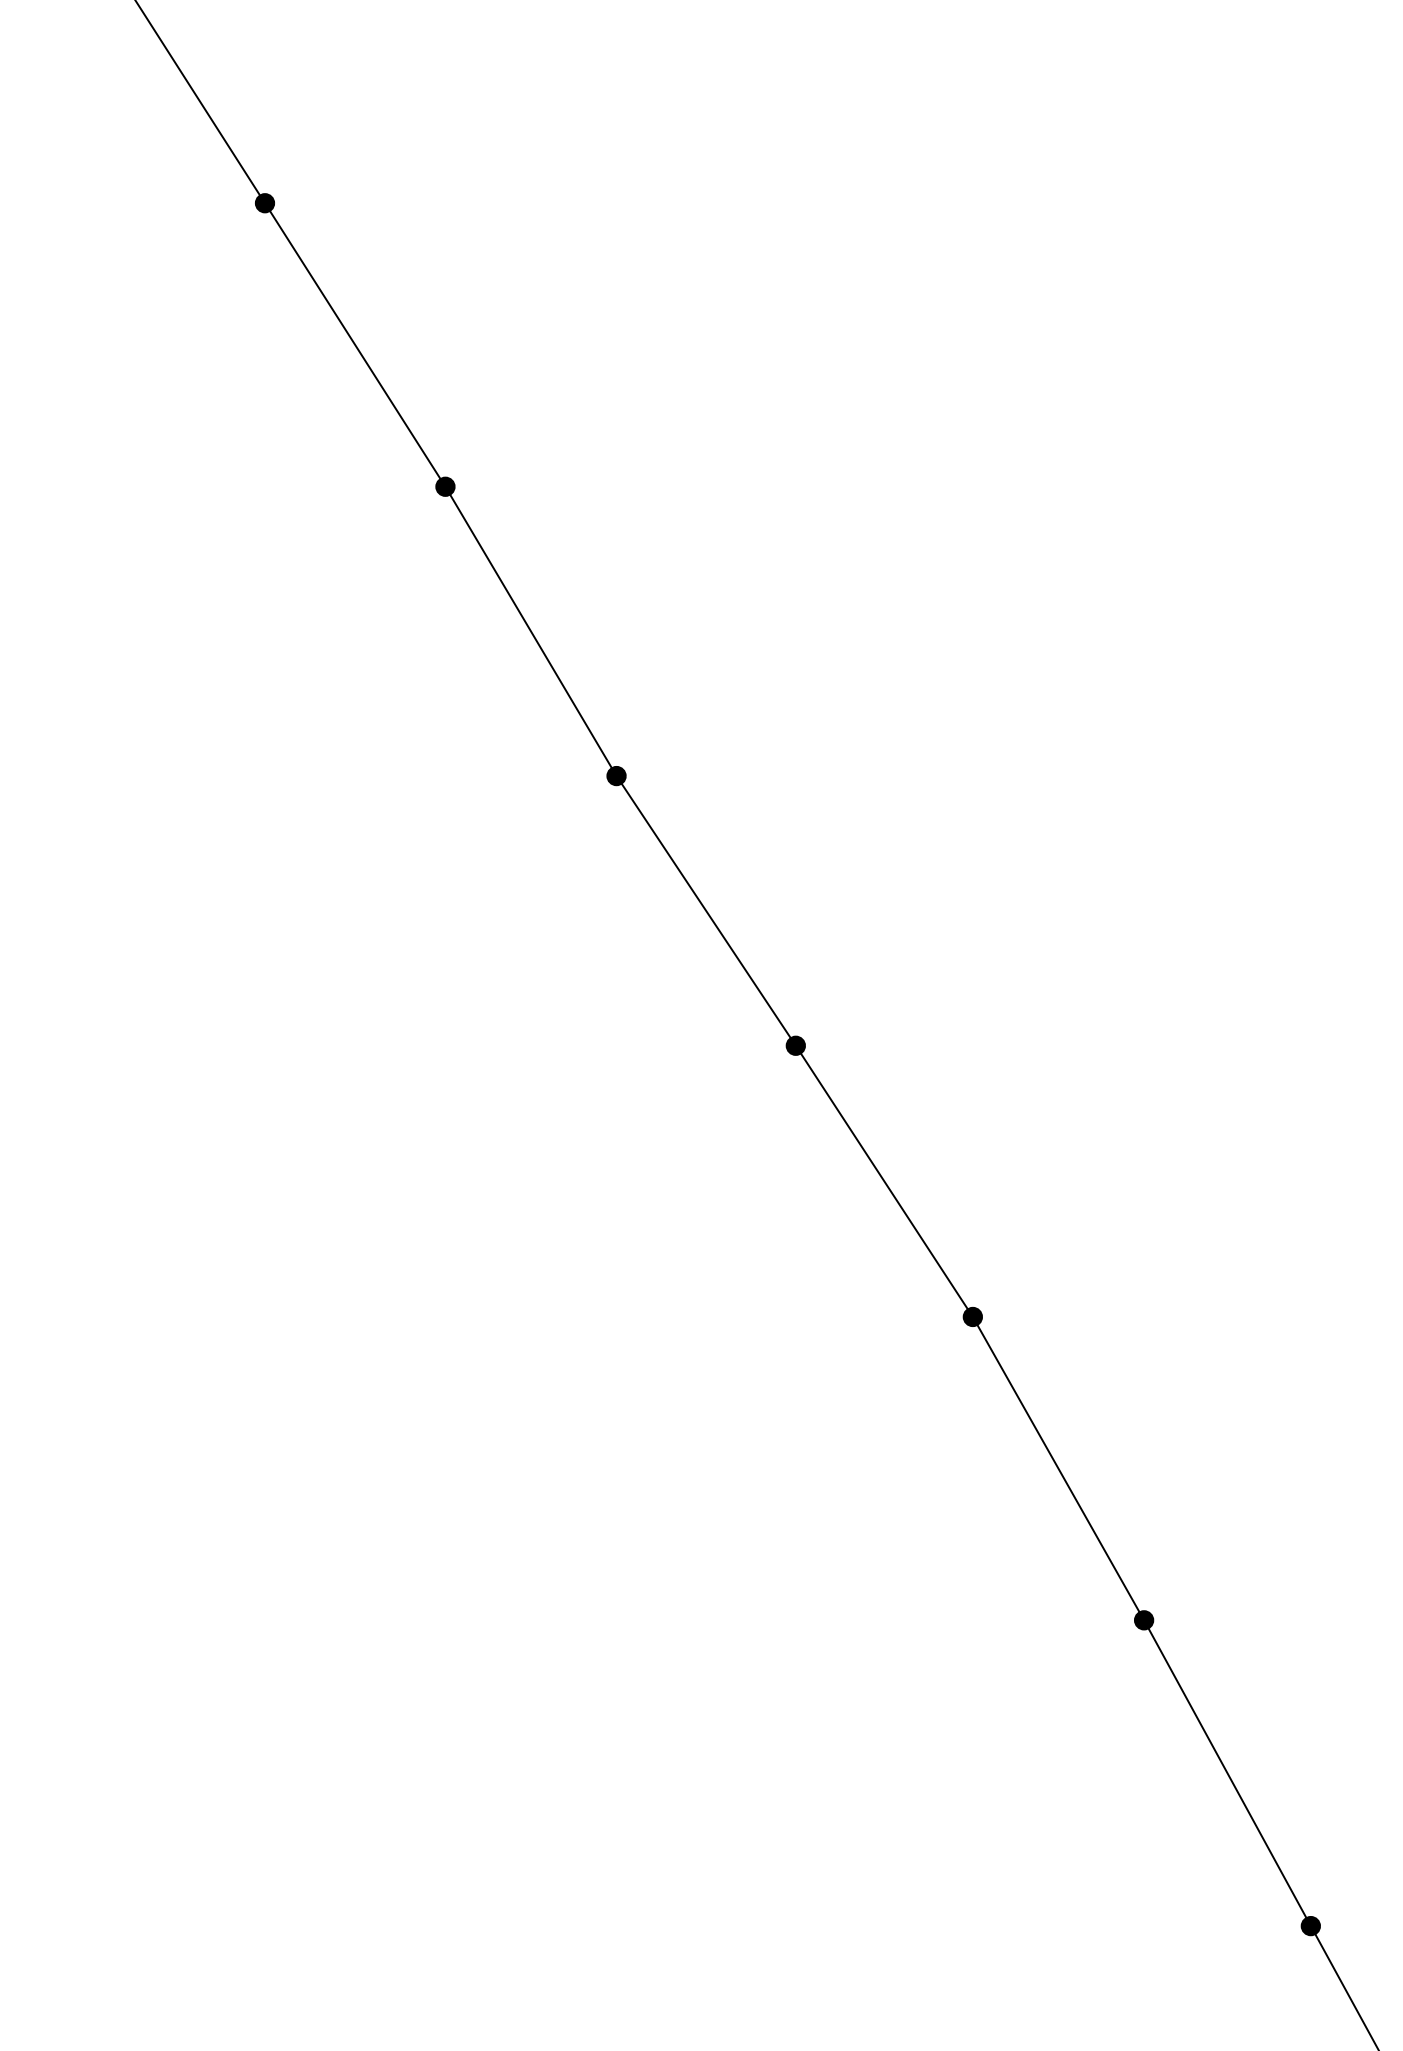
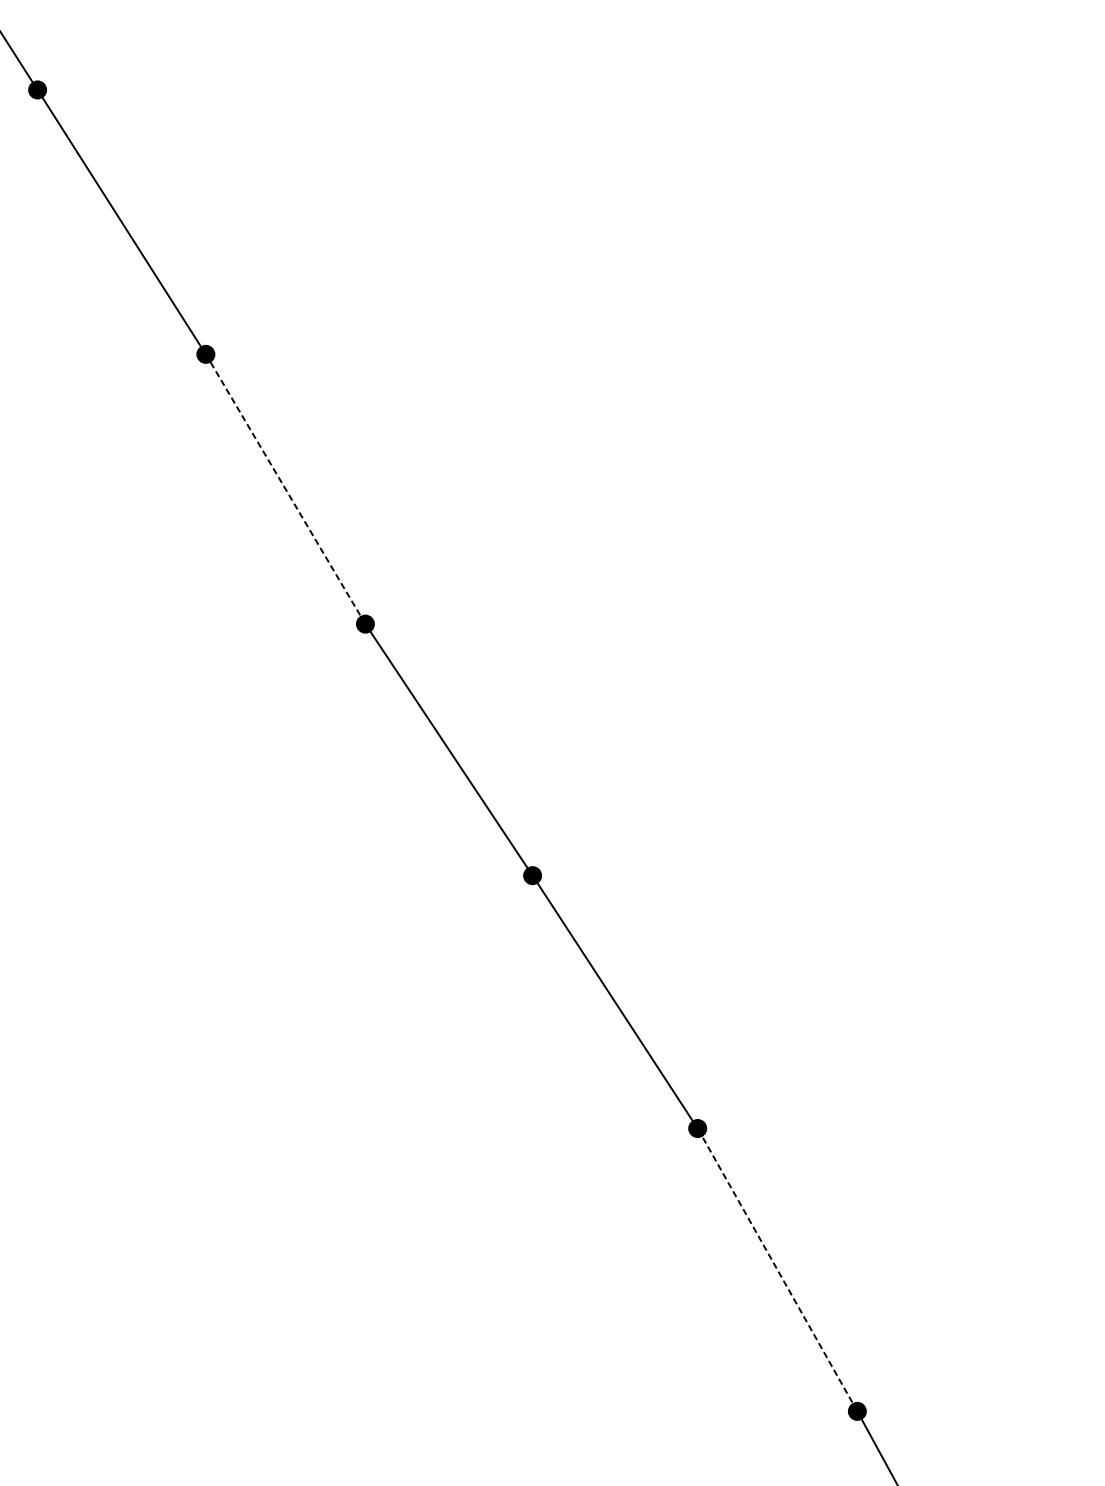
line: (530, 630) -> (285, 488), solid -> dashed
line: (1058, 1468) -> (777, 1269), solid -> dashed

